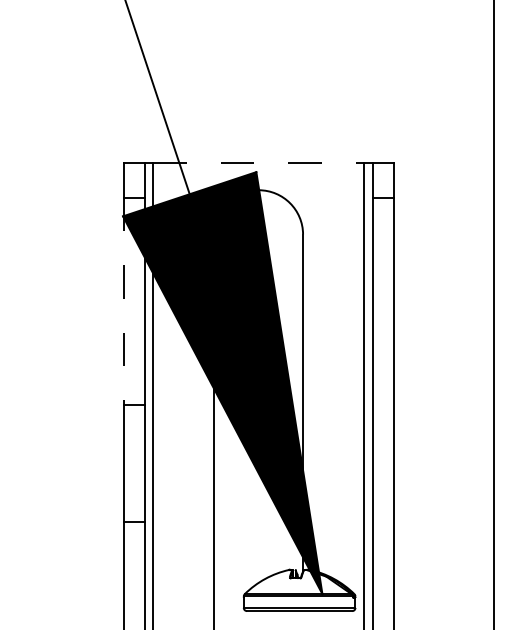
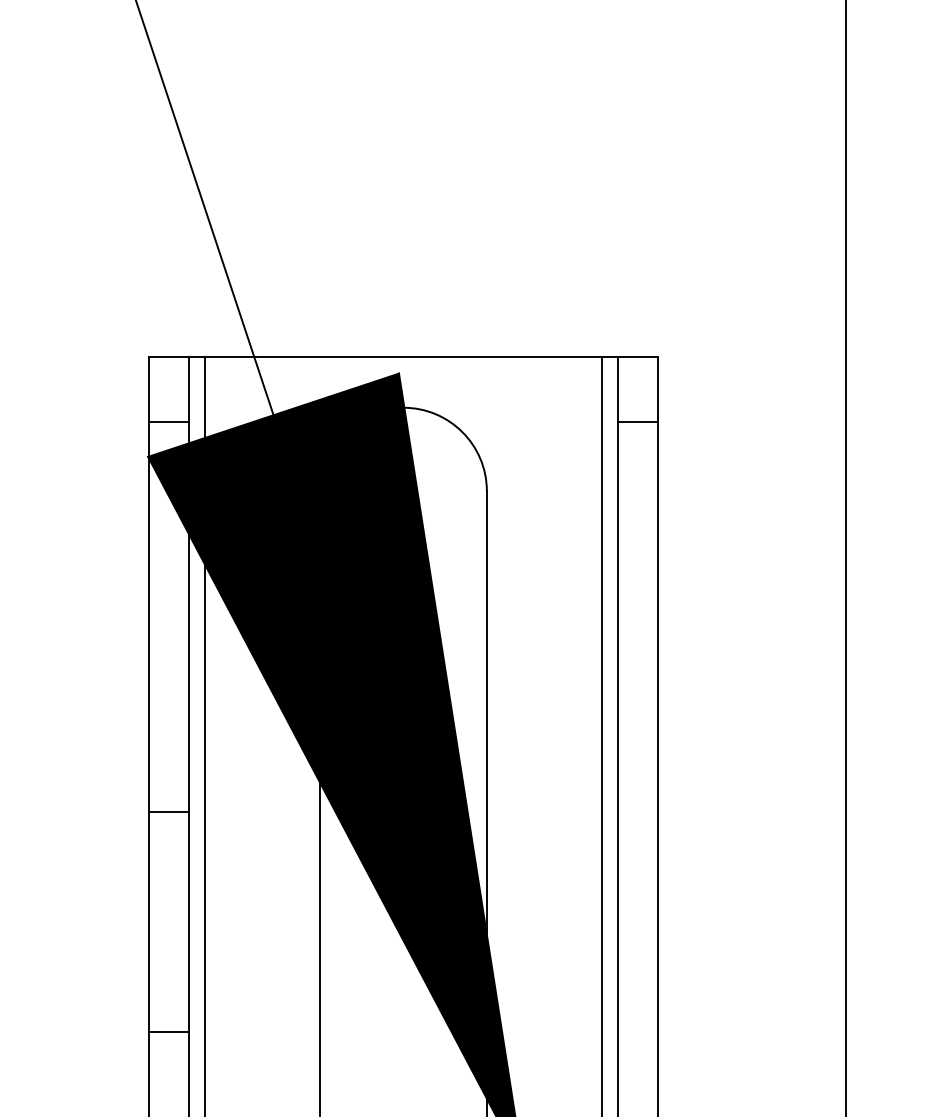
line: (258, 163) -> (403, 357), dashed -> solid
line: (123, 301) -> (149, 617), dashed -> solid

